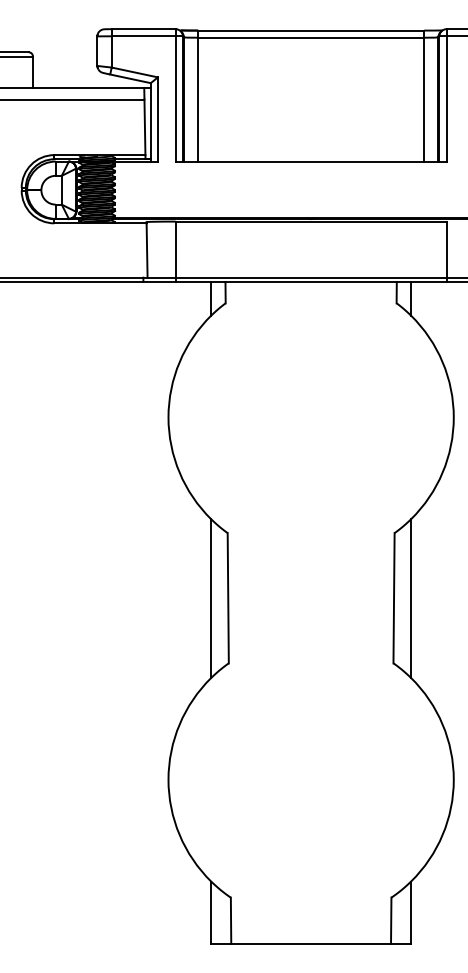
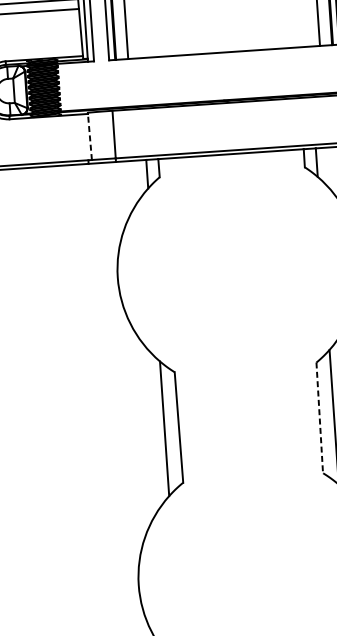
line: (147, 250) -> (90, 136), solid -> dashed
line: (394, 598) -> (320, 418), solid -> dashed

